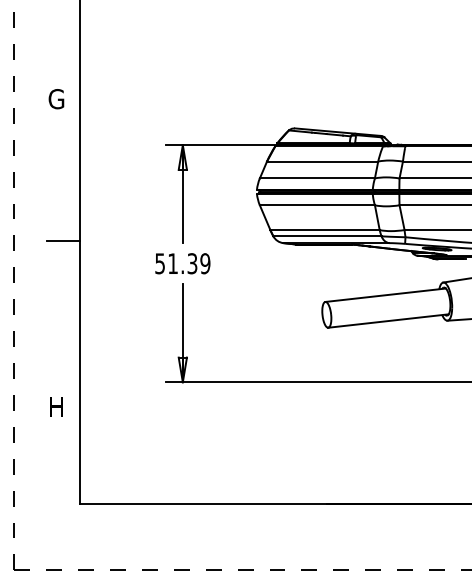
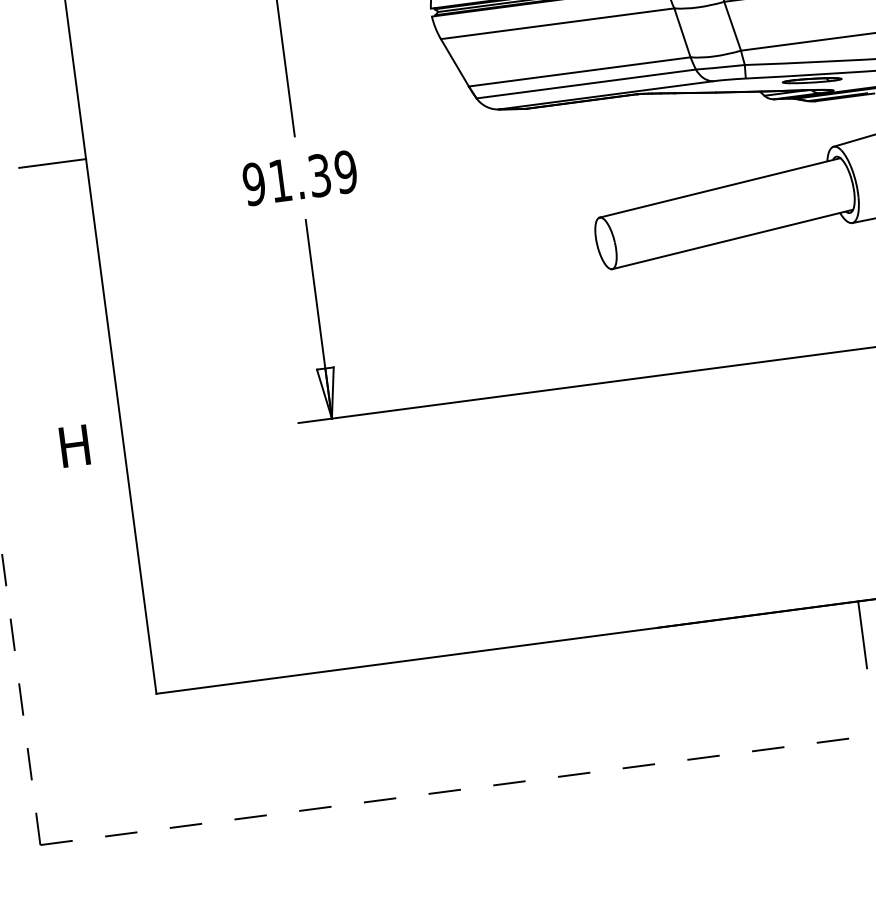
text: (160, 263) -> (254, 183), 51.39 -> 91.39
text: (56, 406) -> (74, 444), moved
line: (426, 520) -> (863, 633), added

